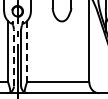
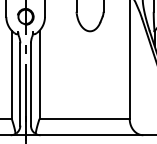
line: (27, 51) -> (40, 74), dashed -> solid
line: (13, 57) -> (19, 83), dashed -> solid

